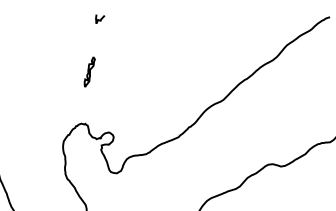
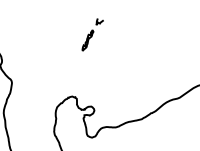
part: (89, 71) -> (87, 40), moved

